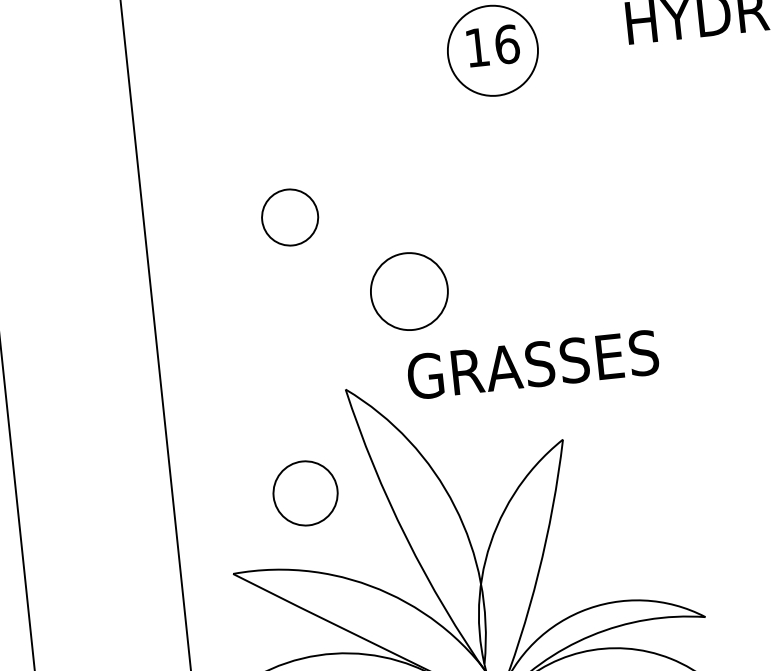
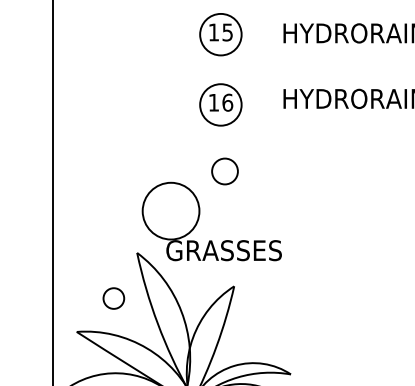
circle: (288, 217) -> (224, 171), moved
circle: (408, 290) -> (170, 210), size x1.6
circle: (304, 493) -> (113, 298), size x0.7

